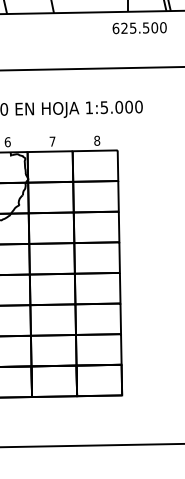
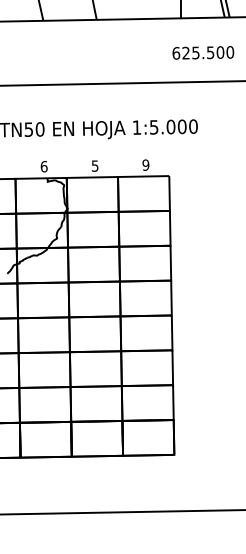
text: (139, 27) -> (203, 52), moved
text: (96, 140) -> (145, 164), 8 -> 9
text: (51, 141) -> (94, 165), 7 -> 5

